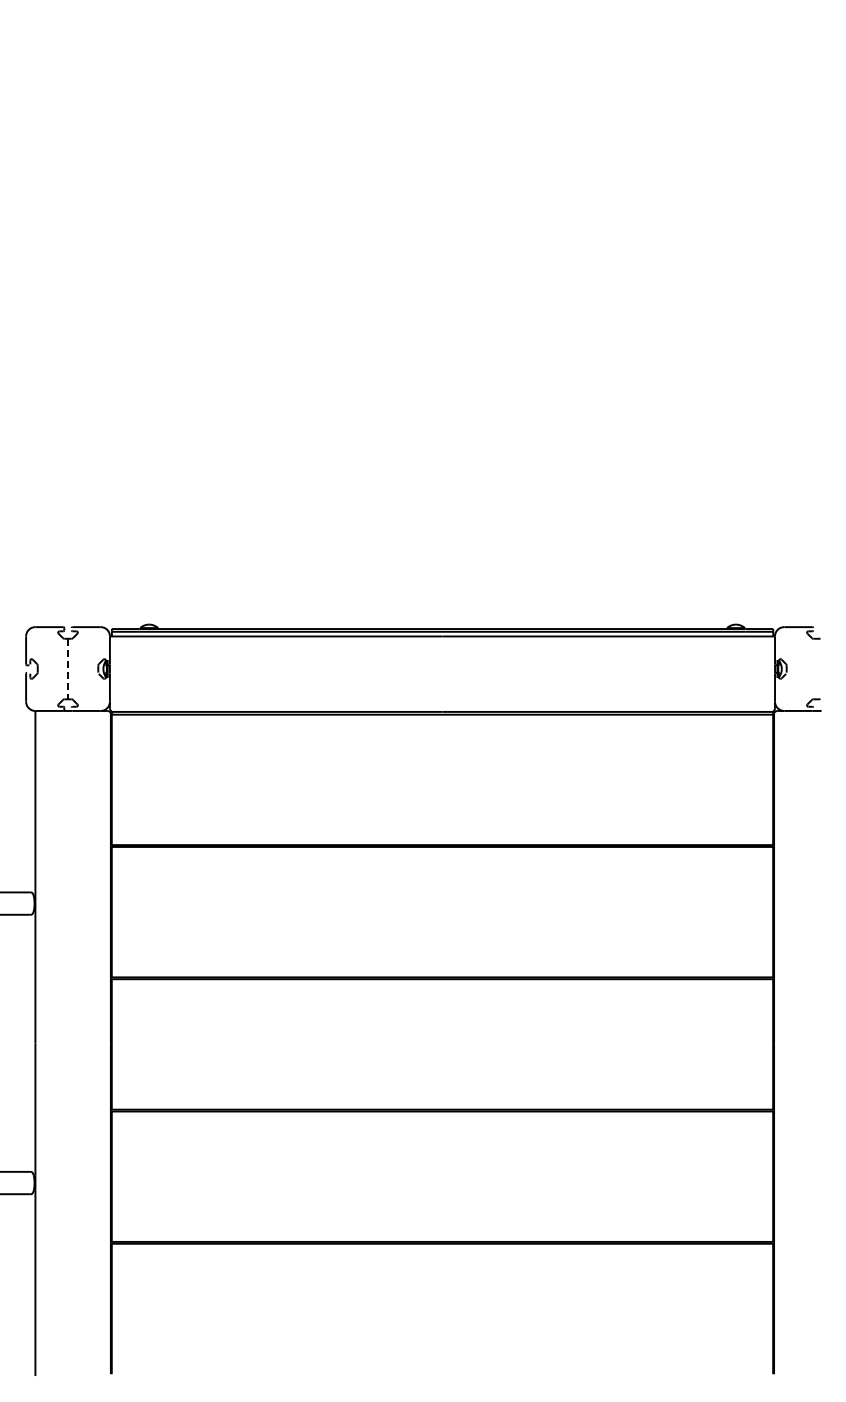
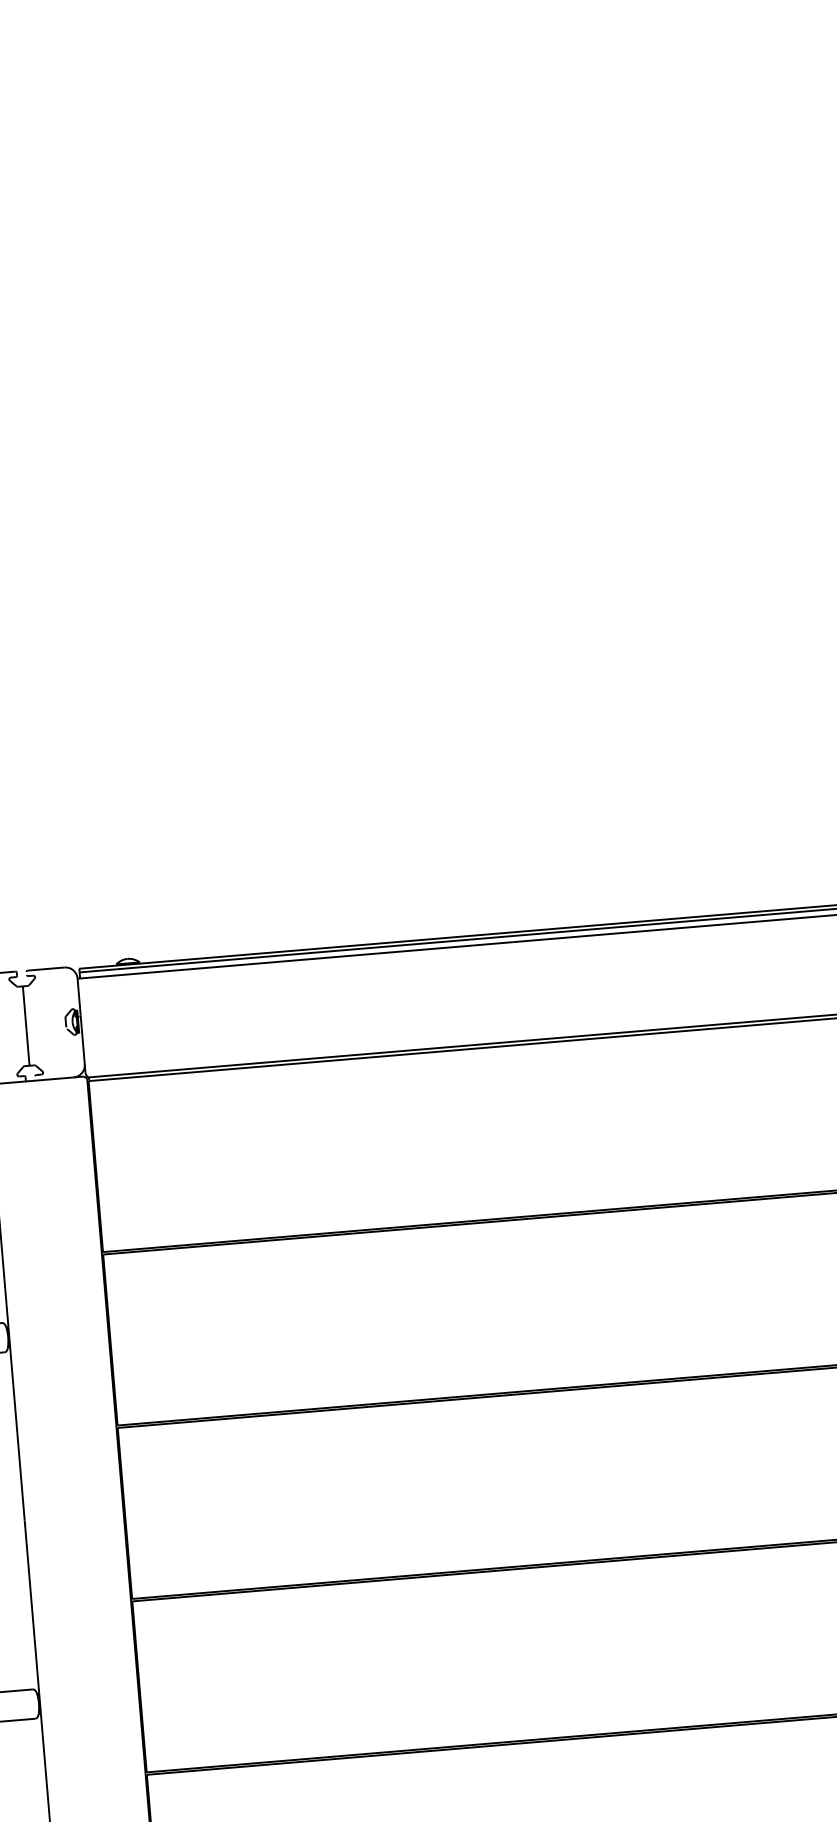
line: (68, 669) -> (26, 1026), dashed -> solid

